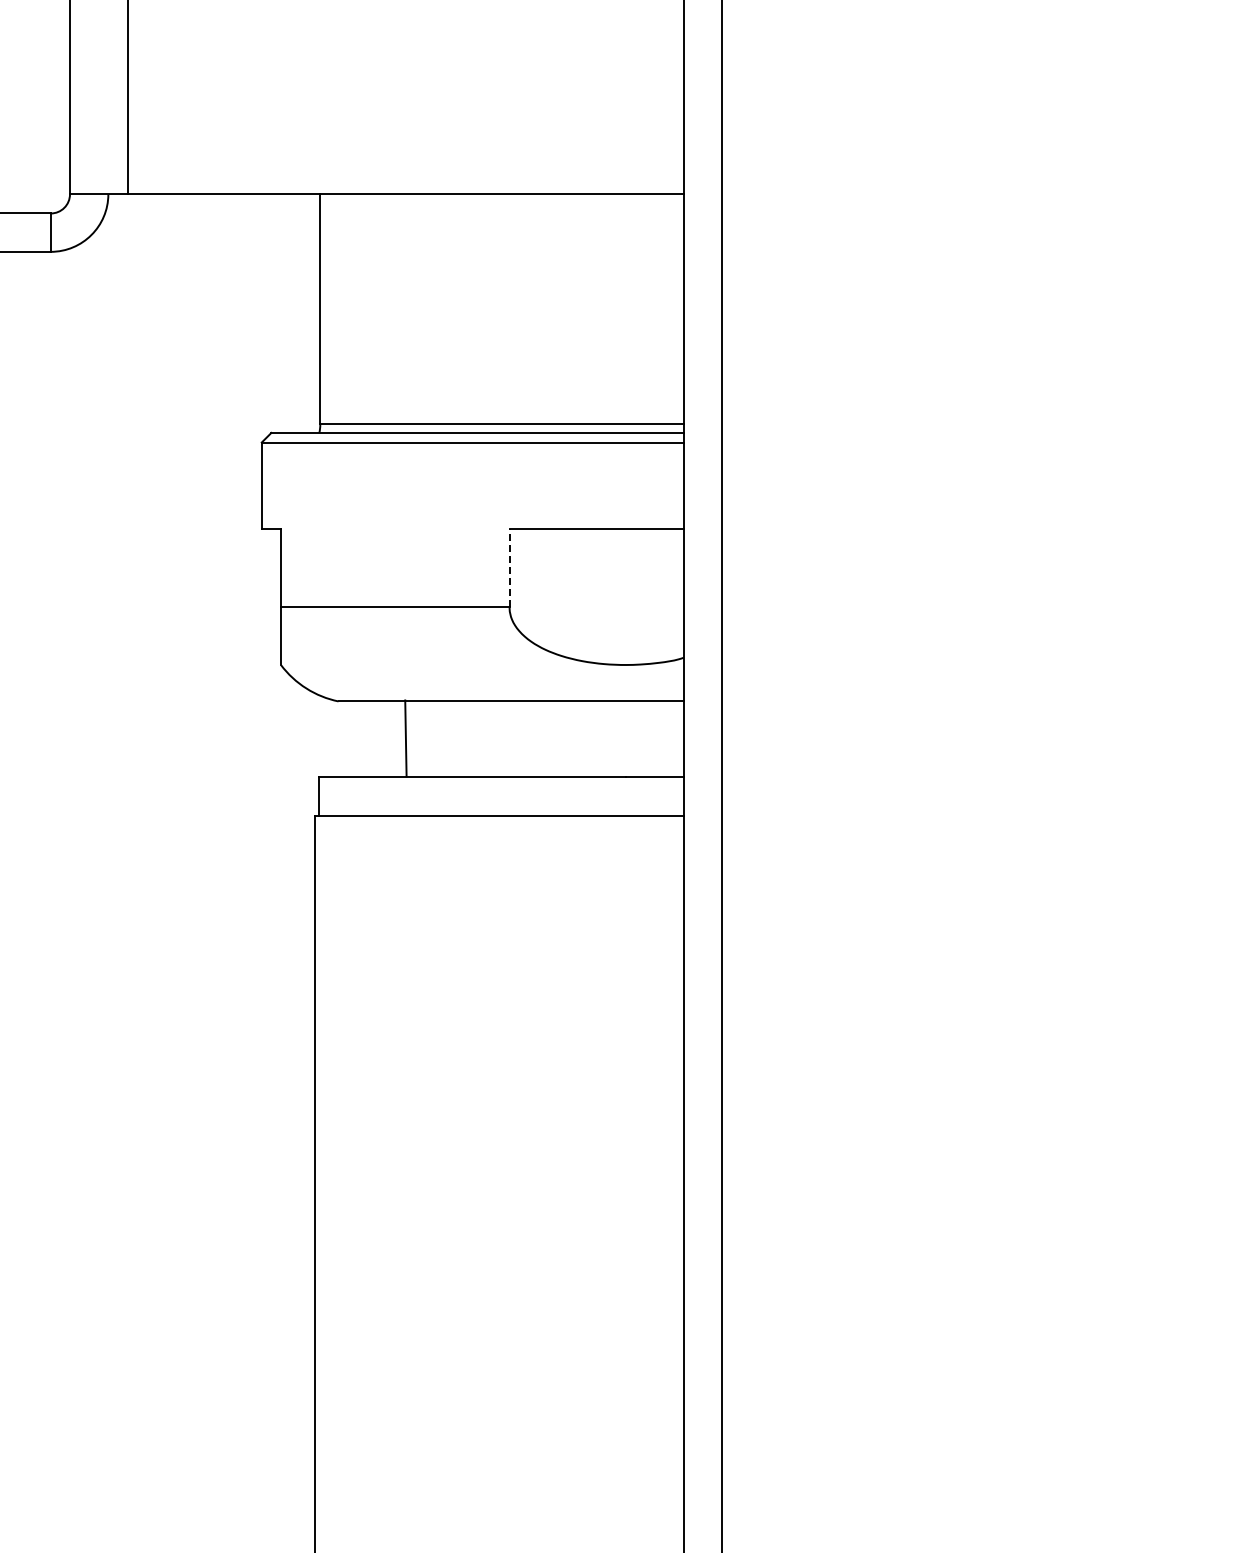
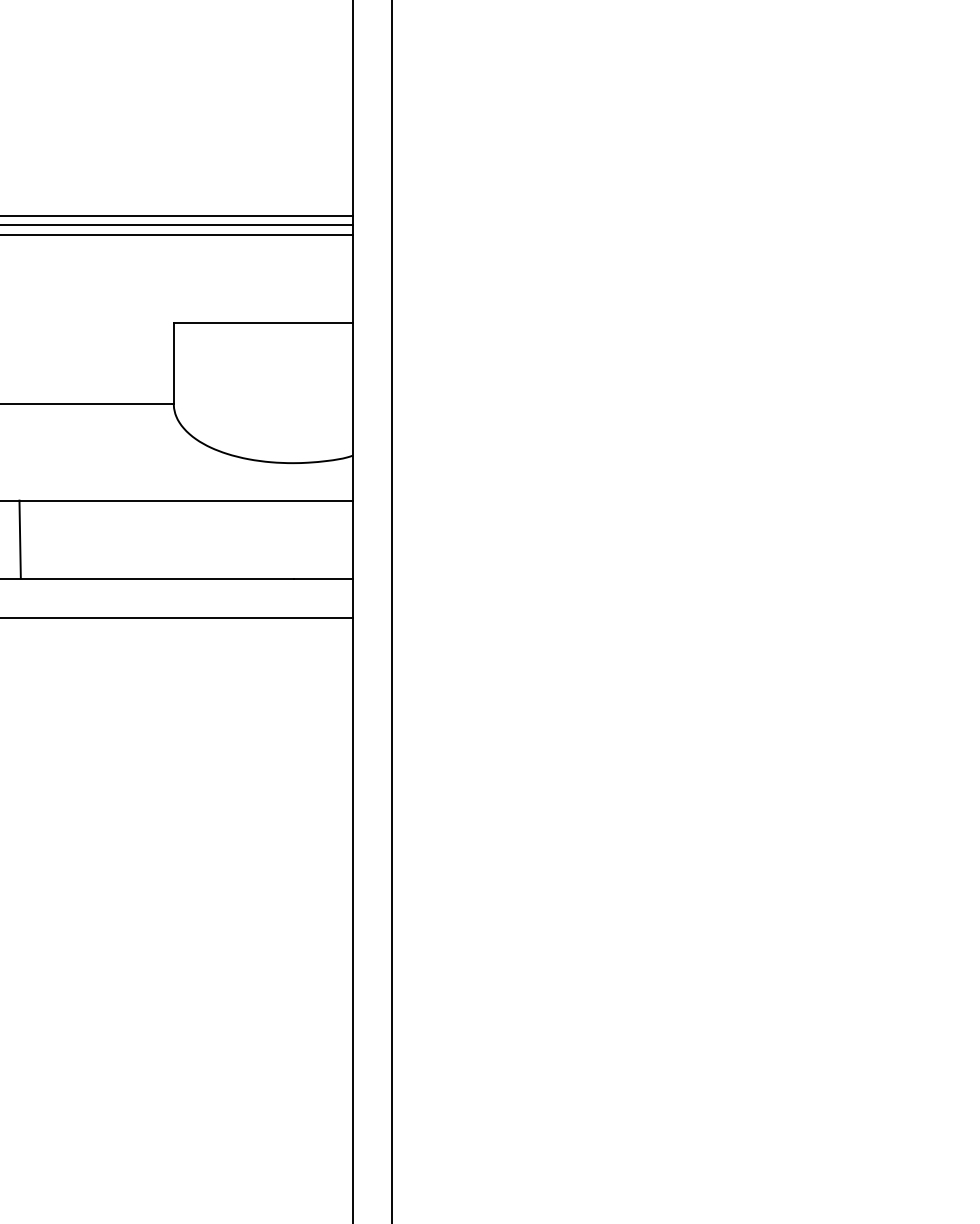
line: (509, 567) -> (173, 363), dashed -> solid
line: (405, 738) -> (19, 539), moved

